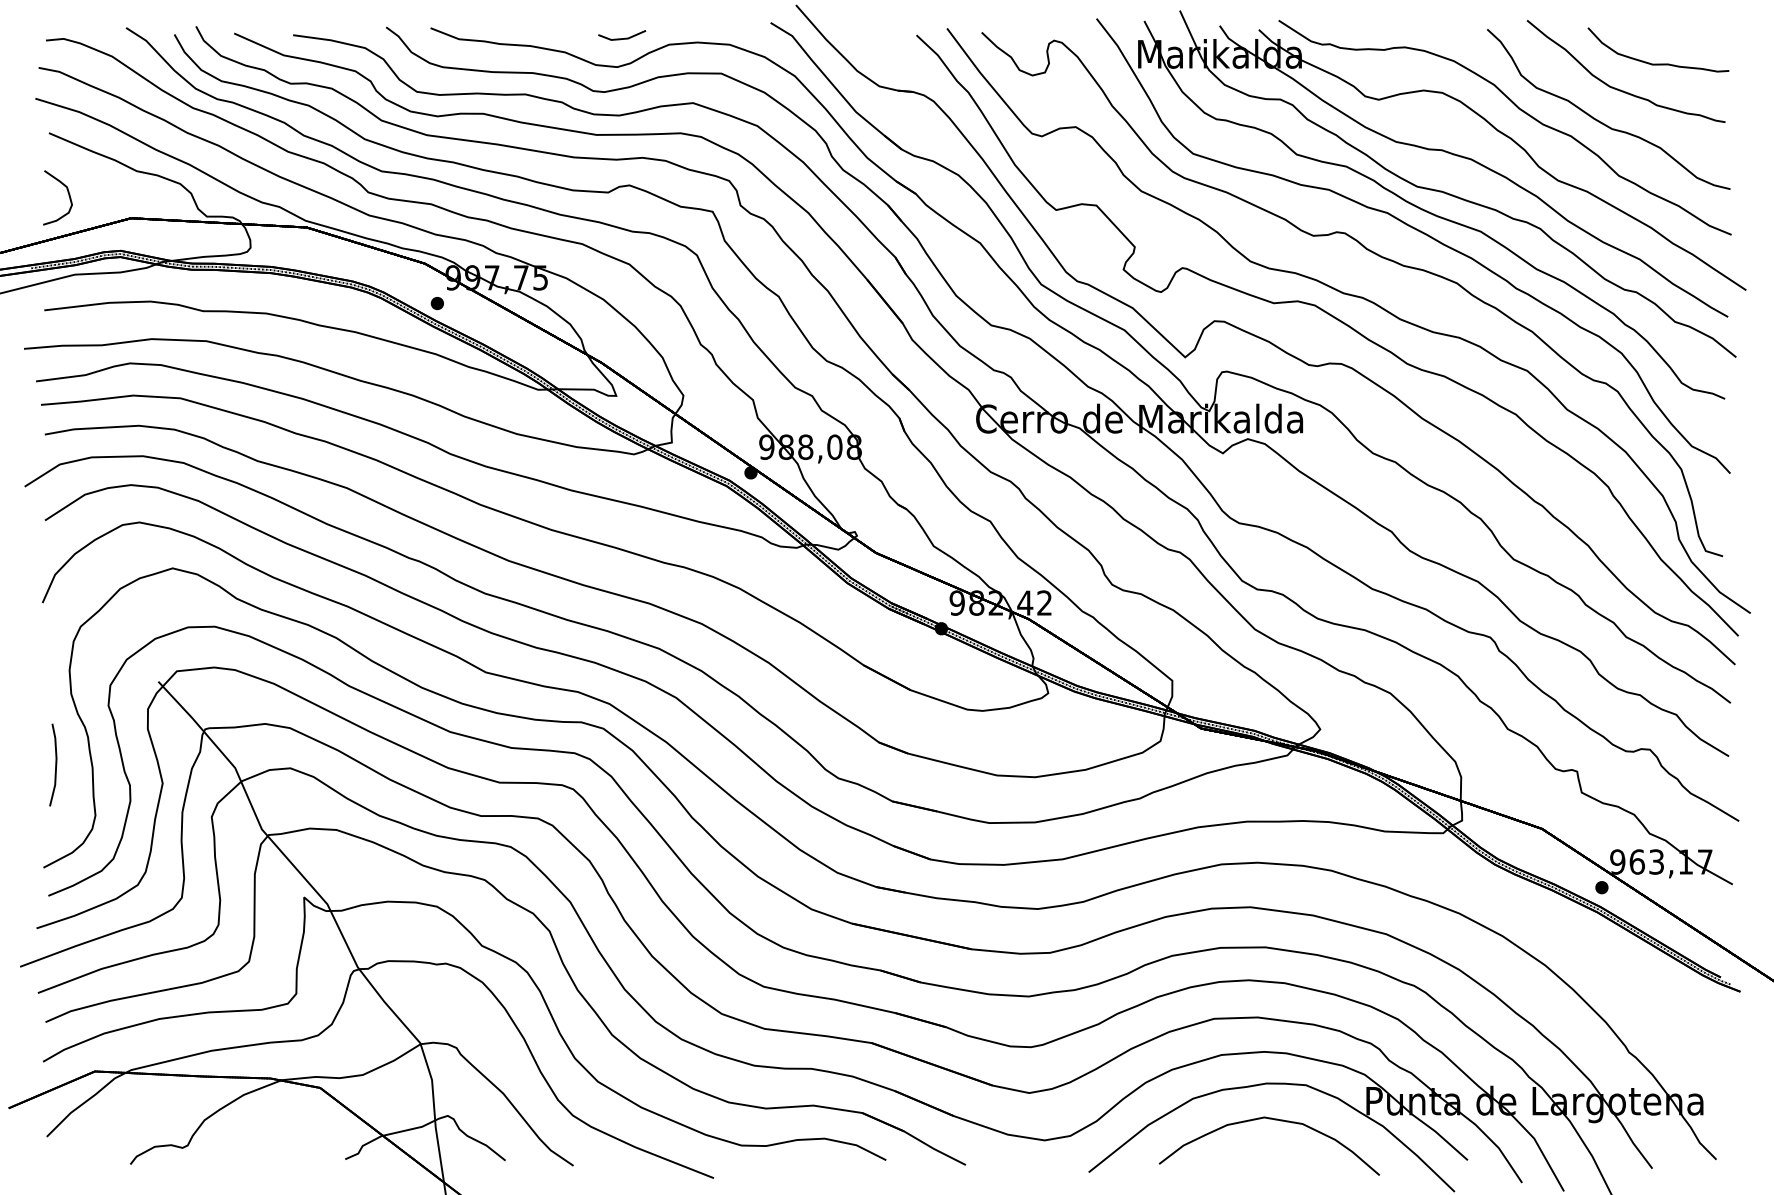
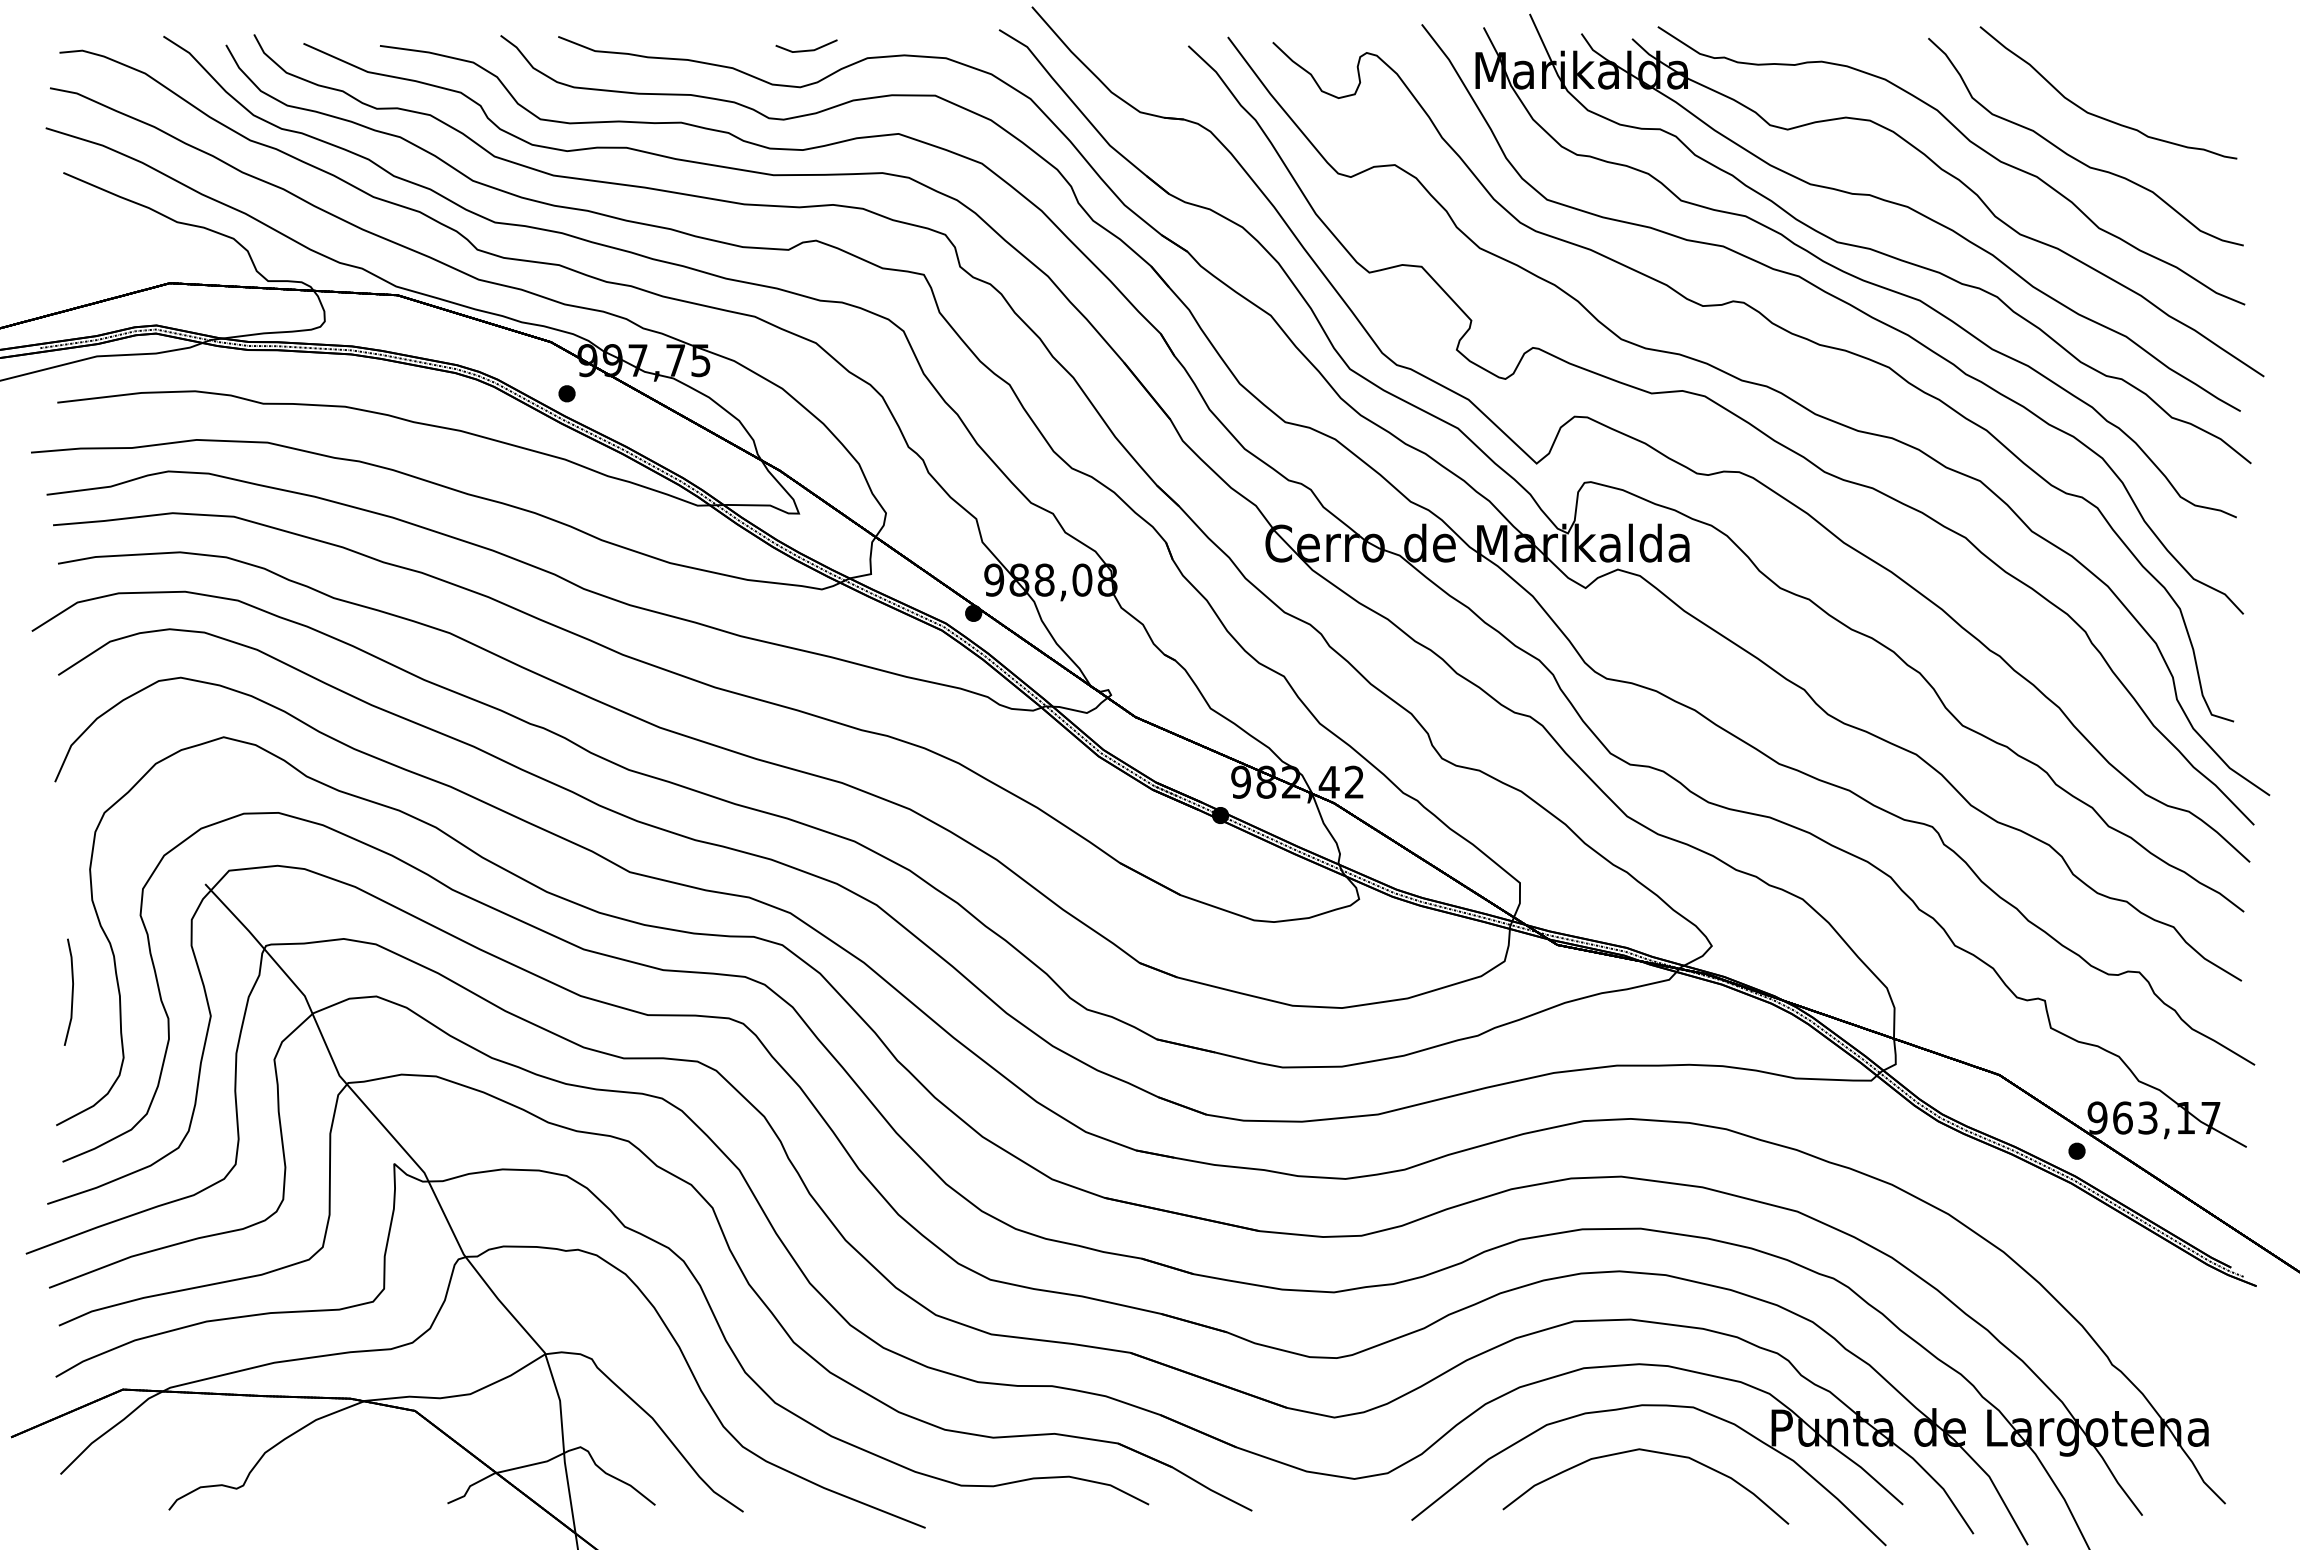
part: (1658, 64) -> (2150, 83), removed
part: (68, 194) -> (88, 252), removed

